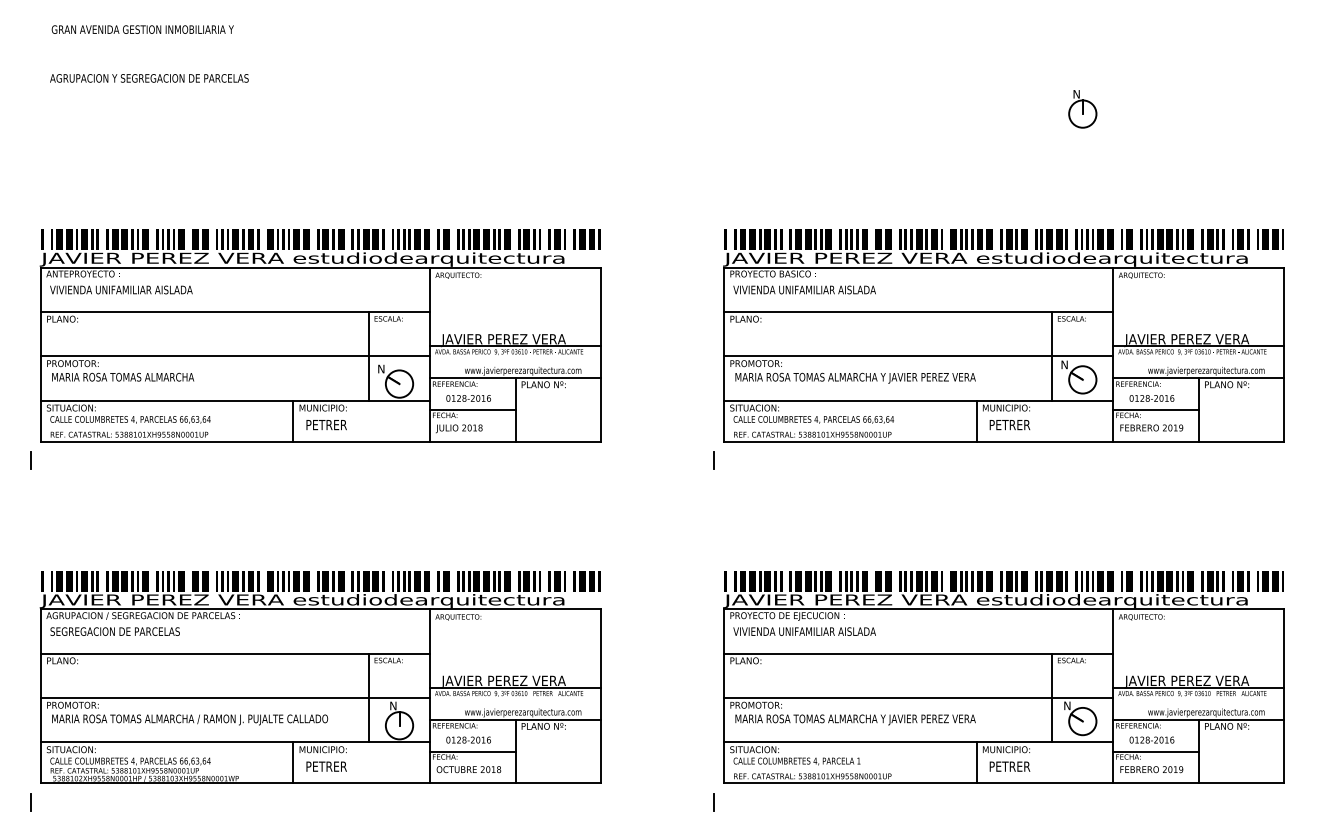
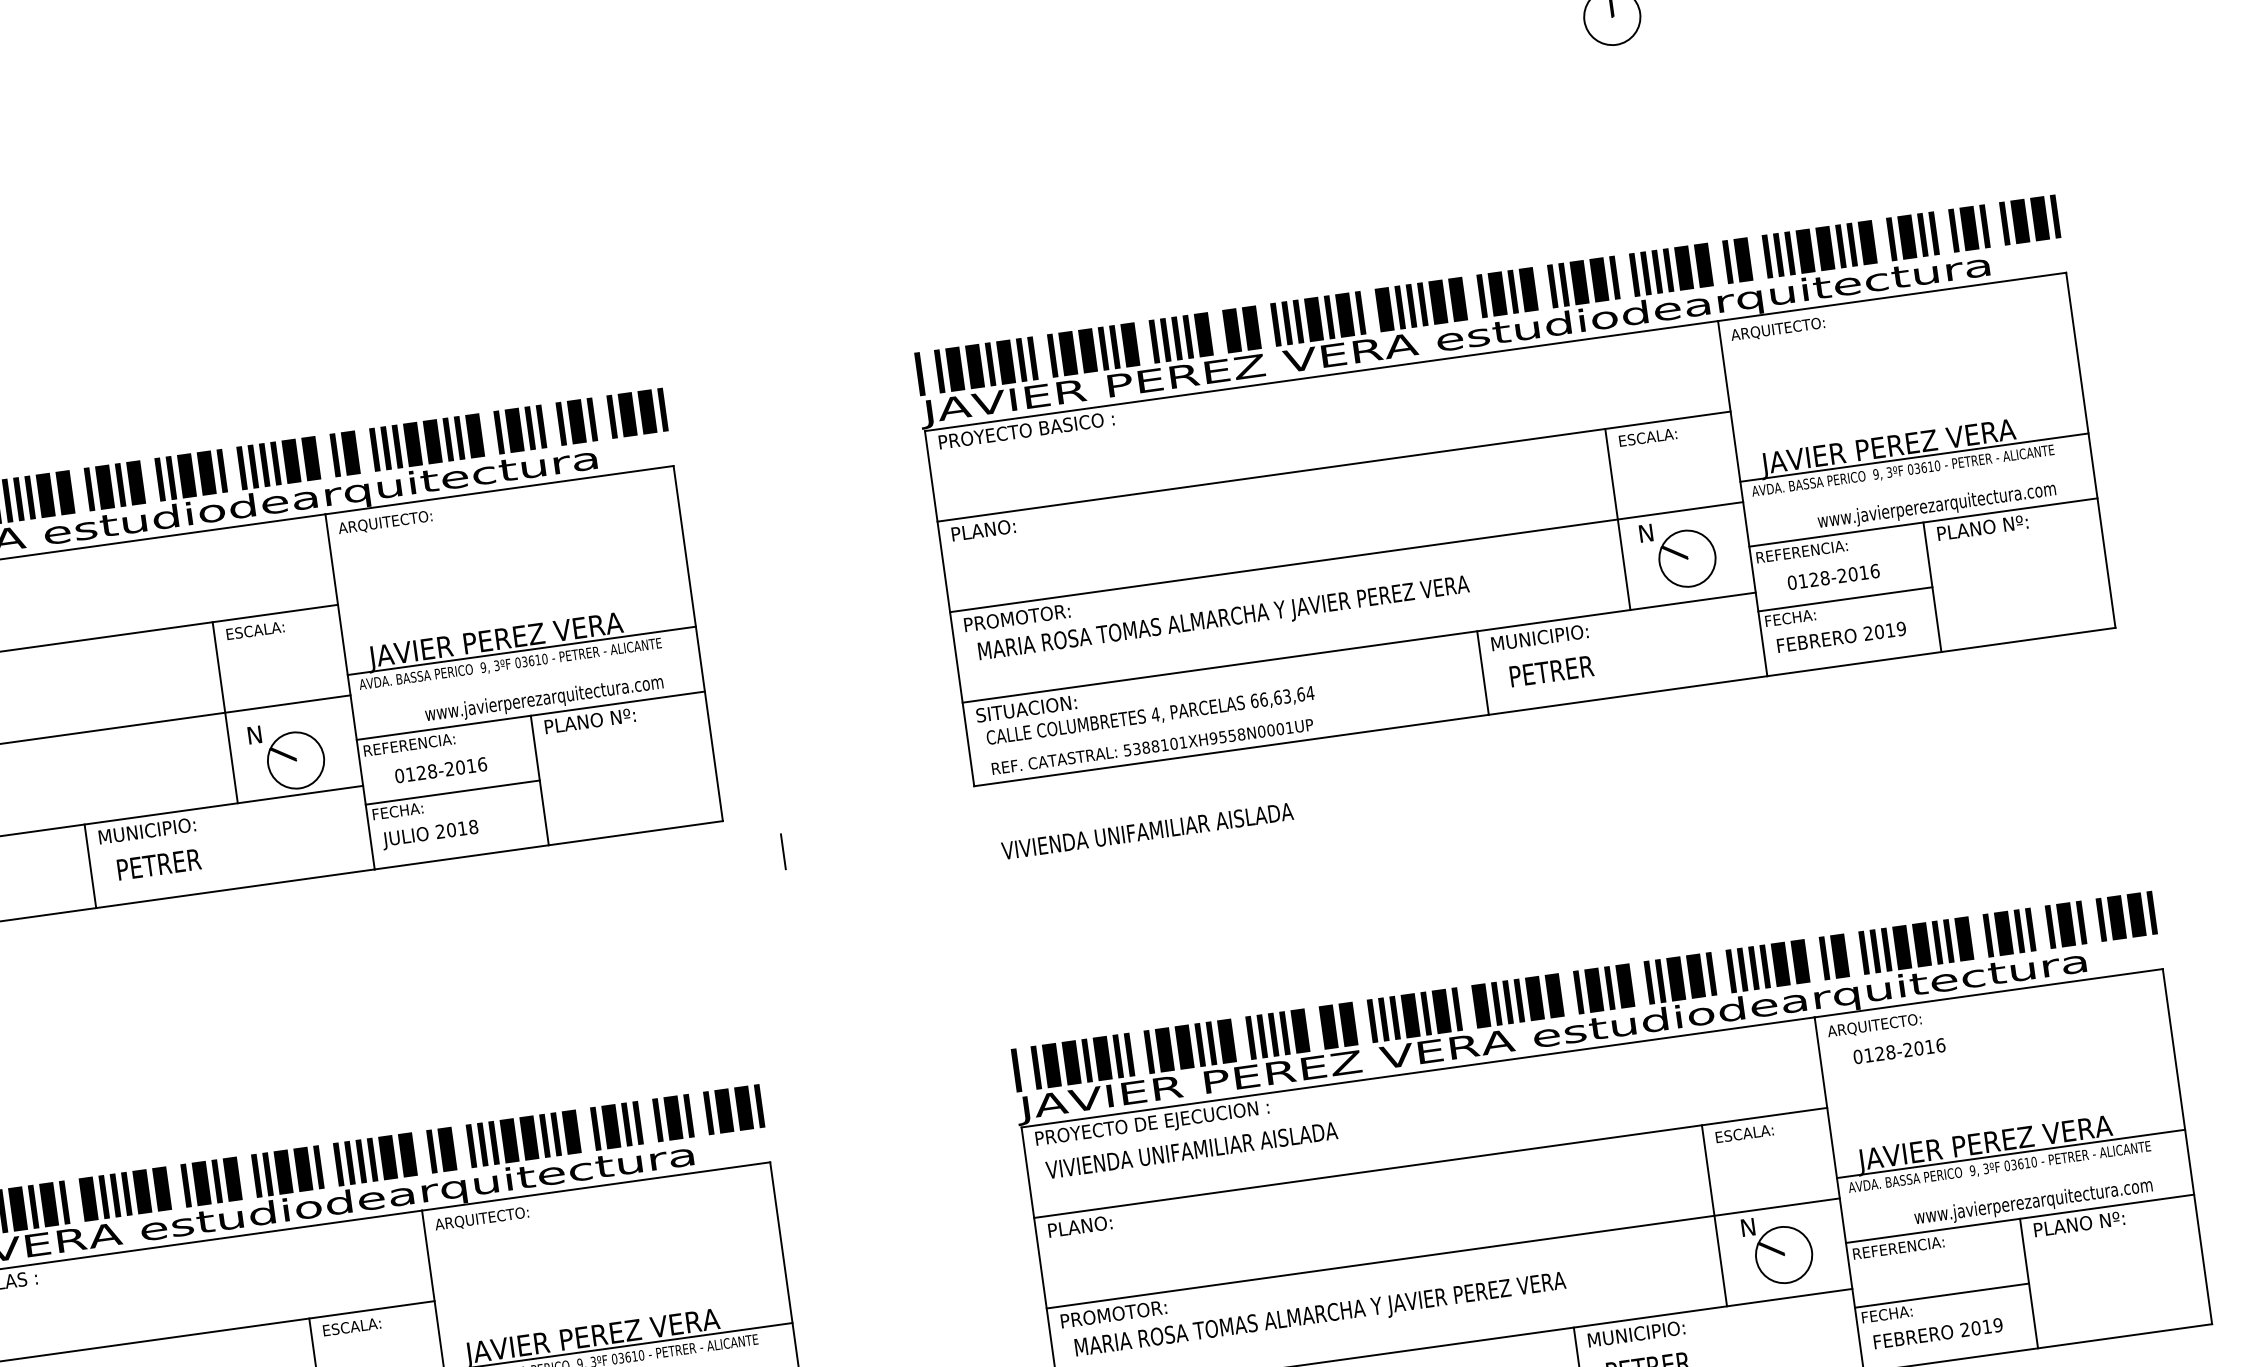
text: (804, 289) -> (1147, 830), moved
line: (713, 460) -> (782, 851), moved
text: (1151, 739) -> (1898, 1050), moved

